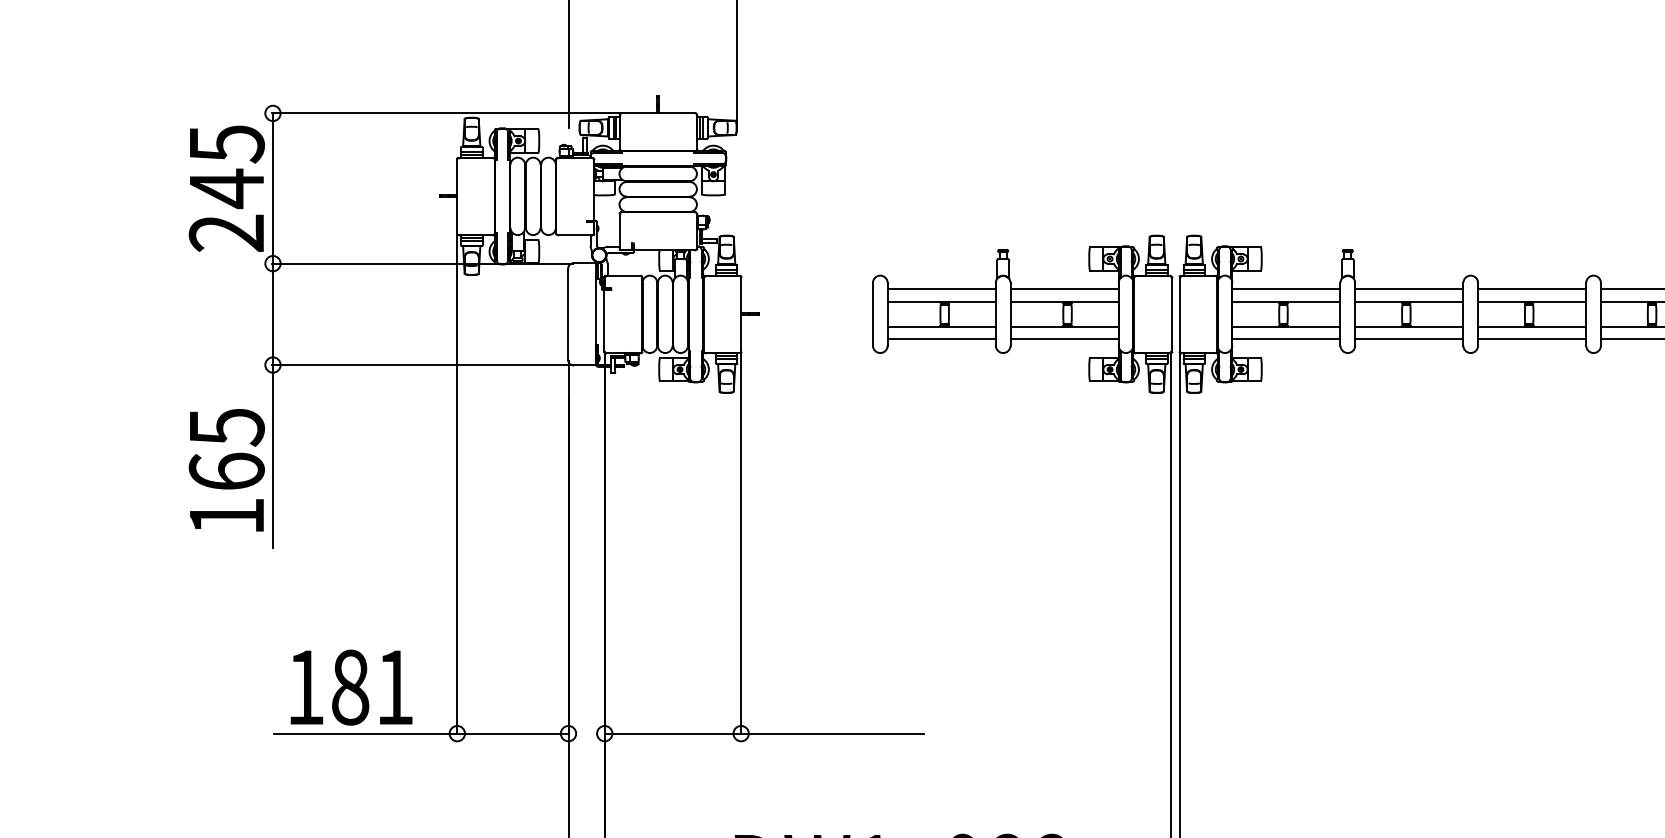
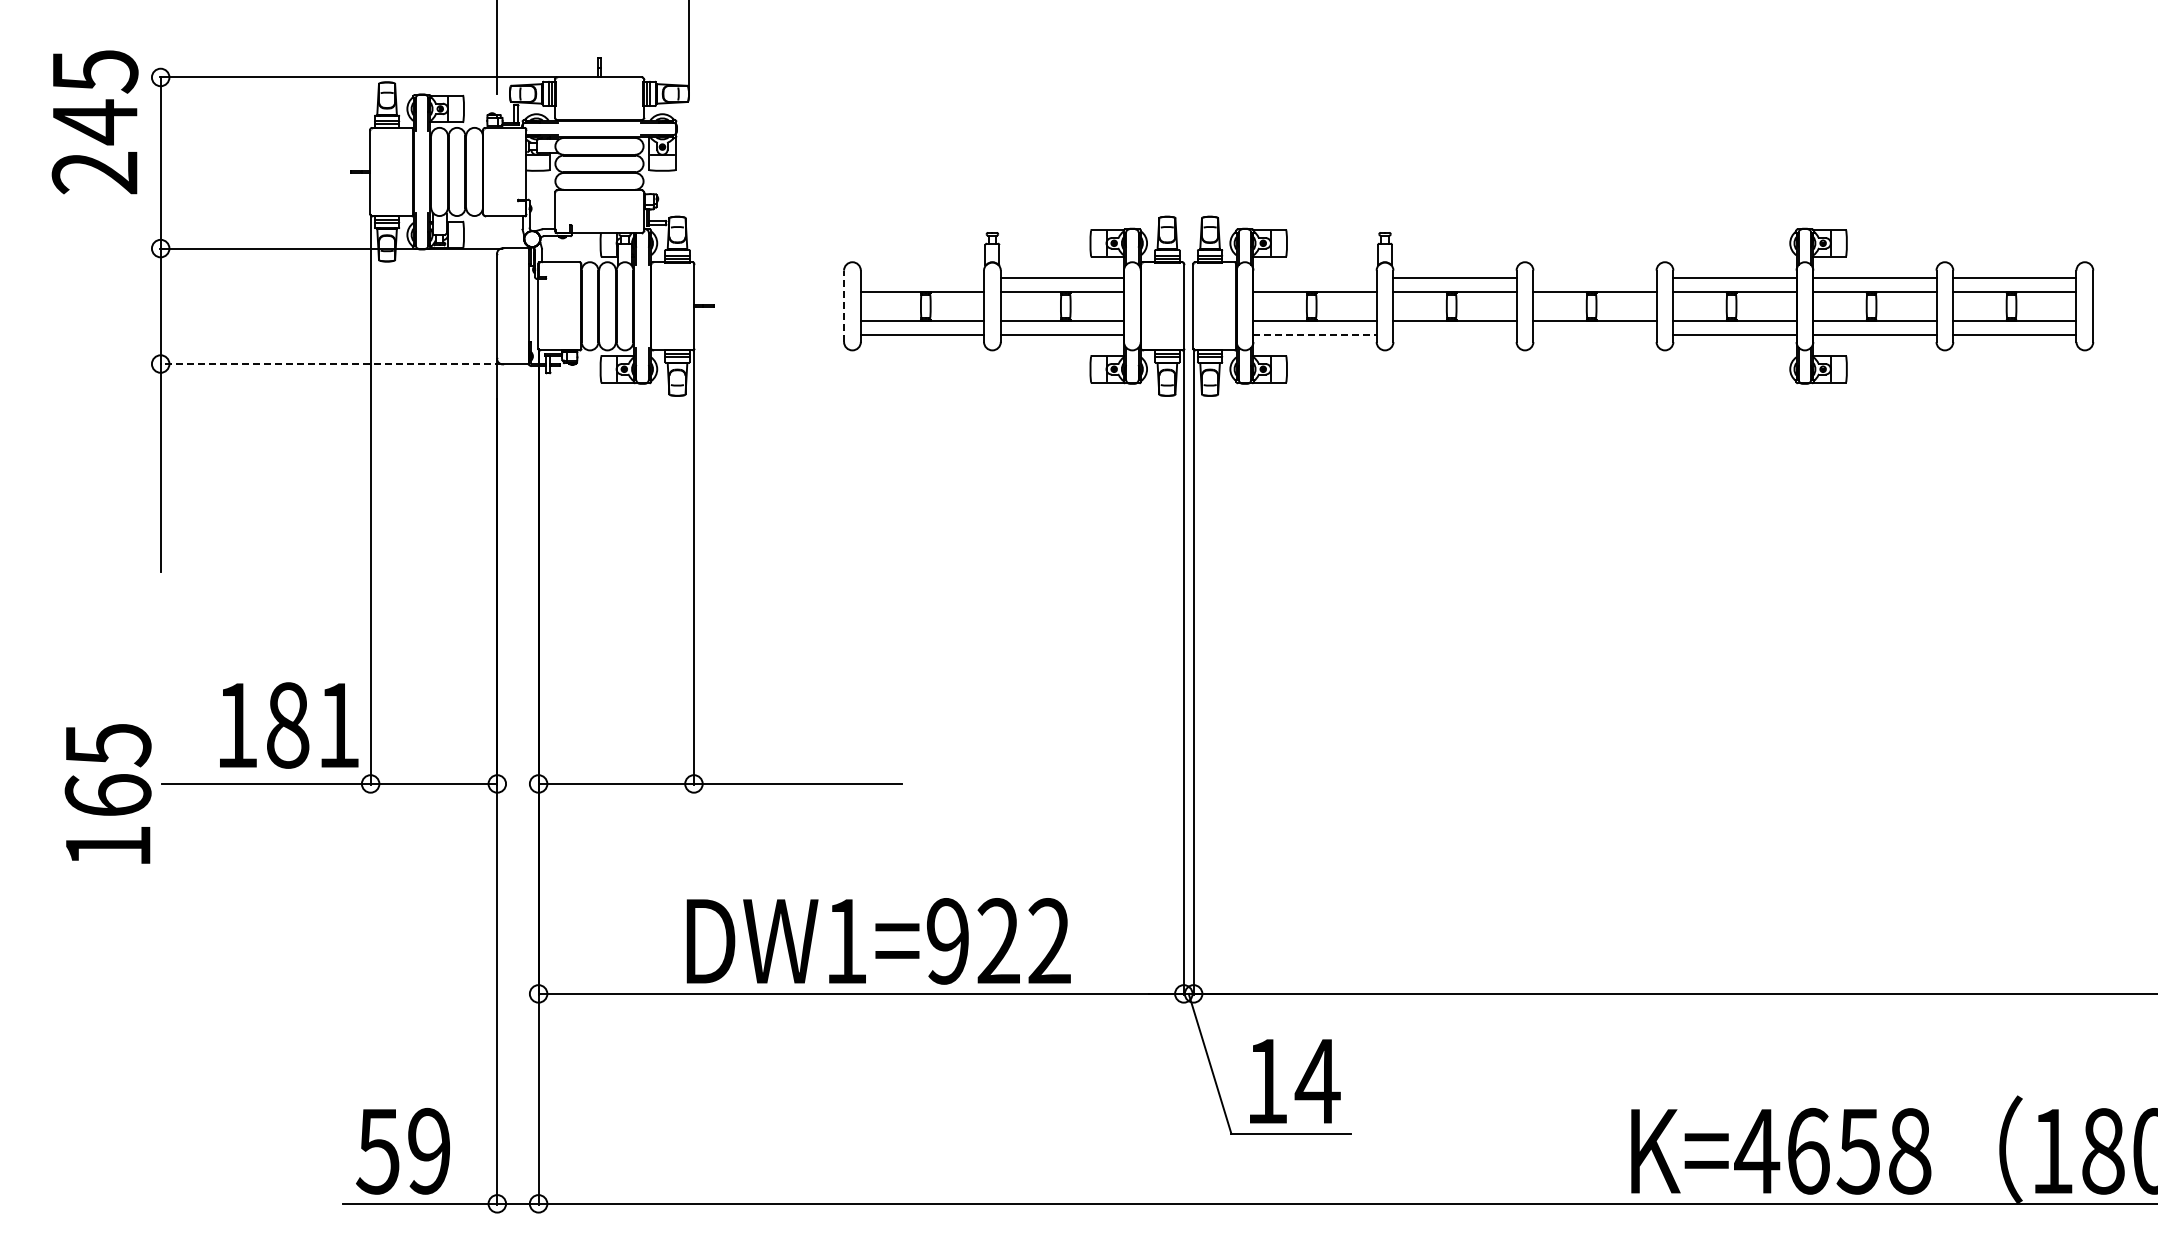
text: (226, 188) -> (94, 122), moved
line: (941, 289) -> (922, 277), removed
line: (1285, 289) -> (1314, 277), removed
line: (1531, 289) -> (1594, 277), removed
line: (873, 314) -> (844, 306), solid -> dashed
line: (1286, 339) -> (1315, 334), solid -> dashed
line: (1408, 339) -> (1454, 334), removed
line: (1531, 339) -> (1594, 334), removed
line: (422, 365) -> (330, 364), solid -> dashed
text: (226, 469) -> (107, 793), moved
text: (351, 687) -> (289, 725), moved

